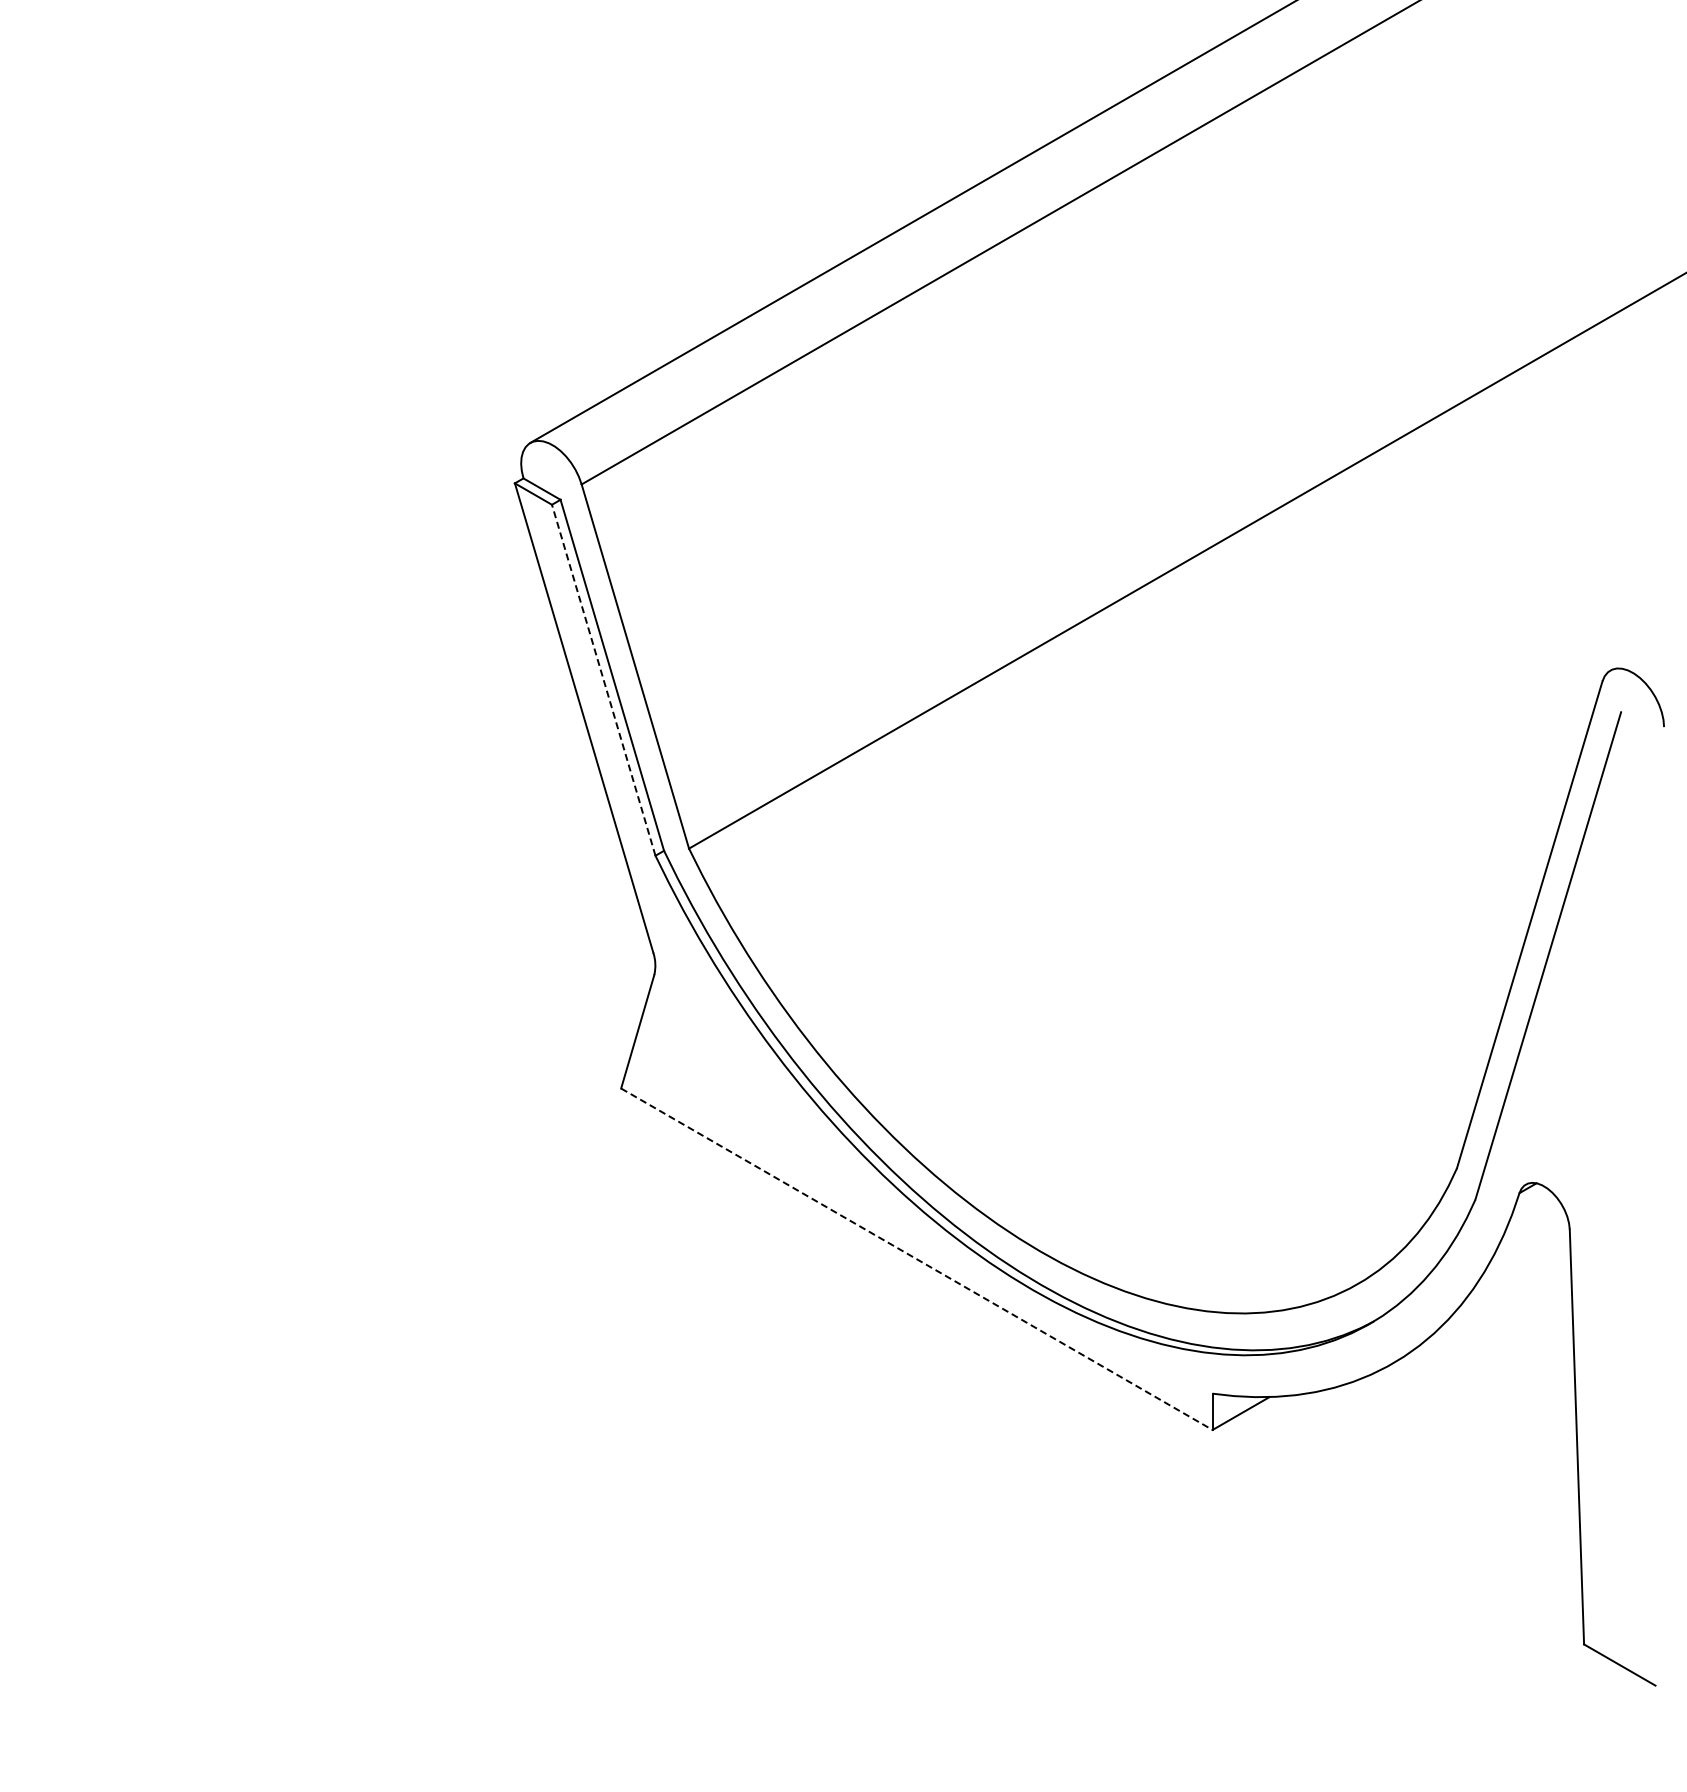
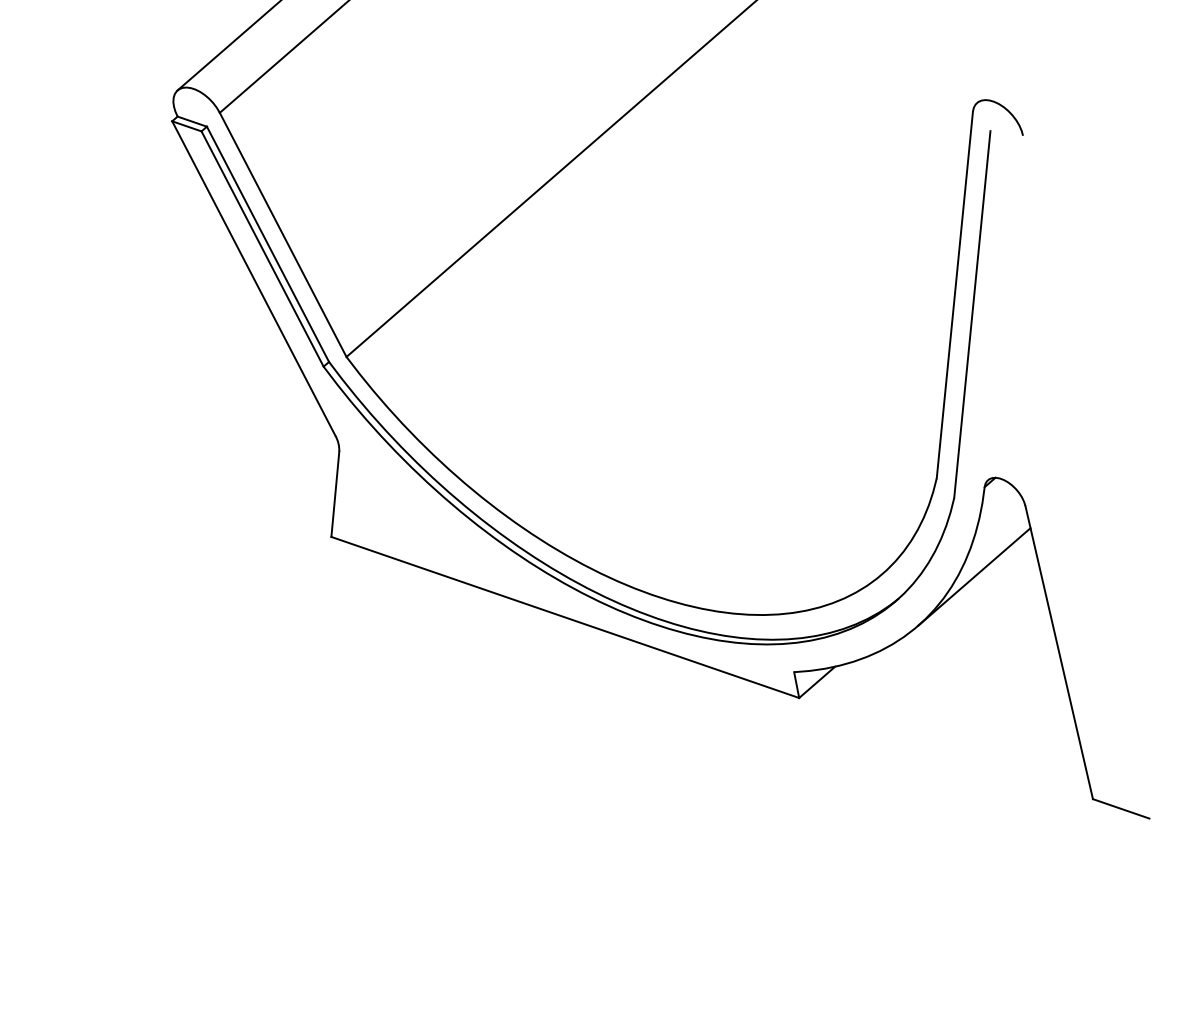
line: (603, 680) -> (262, 249), dashed -> solid
line: (917, 1259) -> (565, 617), dashed -> solid
line: (1481, 1311) -> (974, 576), added

